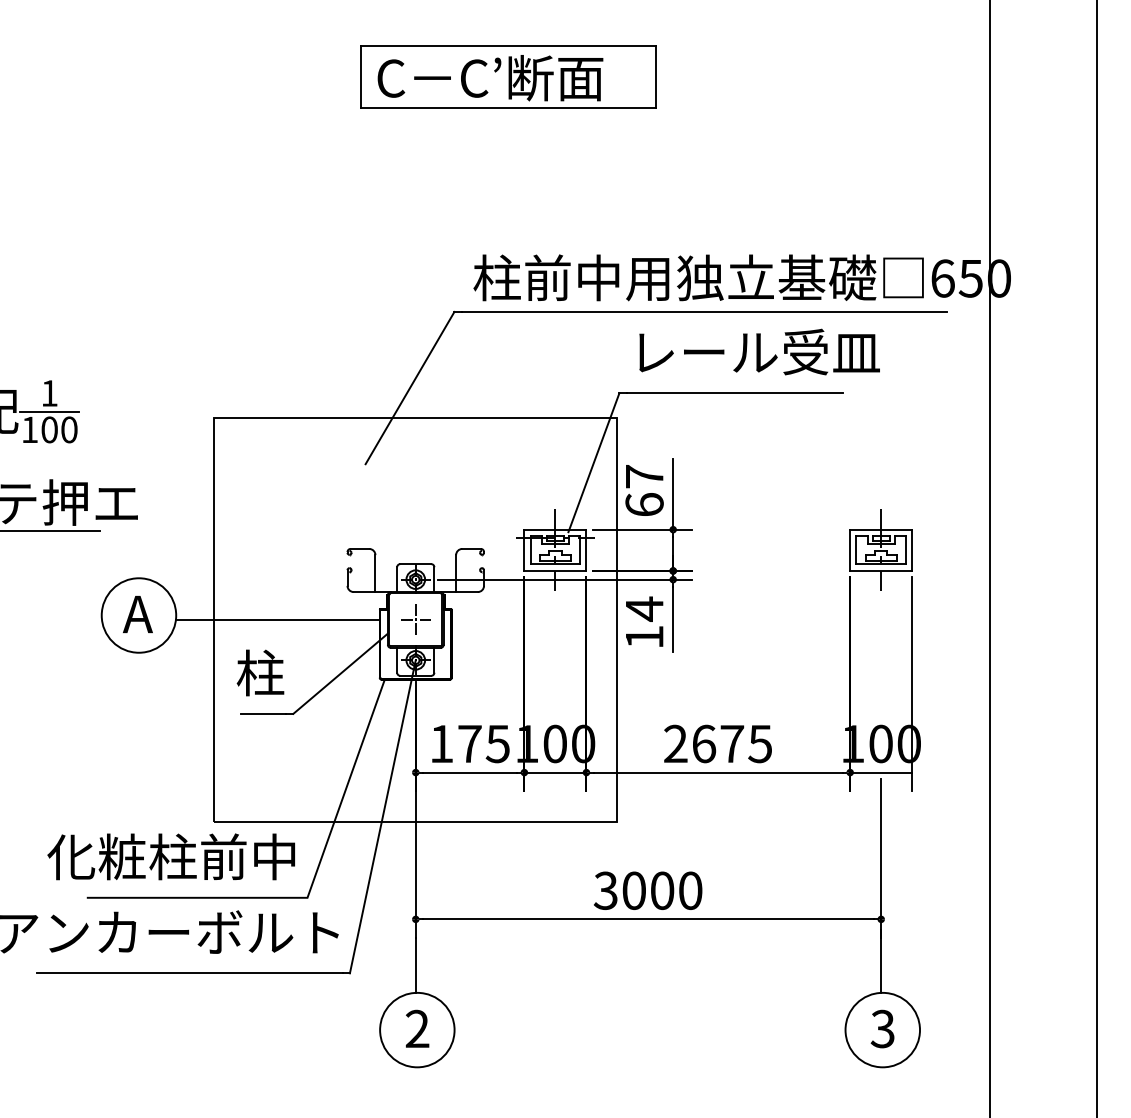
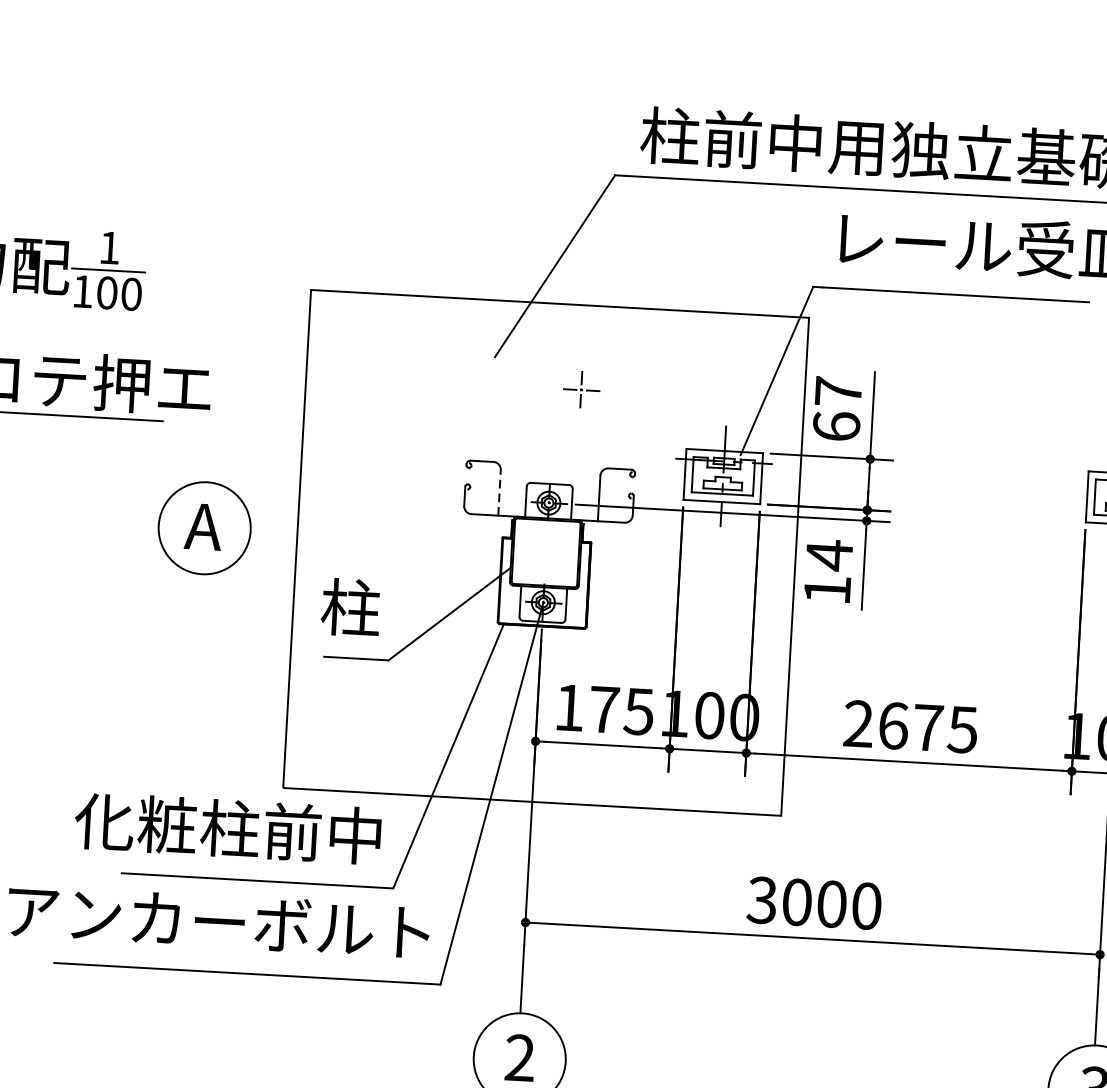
line: (375, 573) -> (499, 492), solid -> dashed
line: (277, 619) -> (375, 542), removed
part: (415, 619) -> (580, 389), moved

